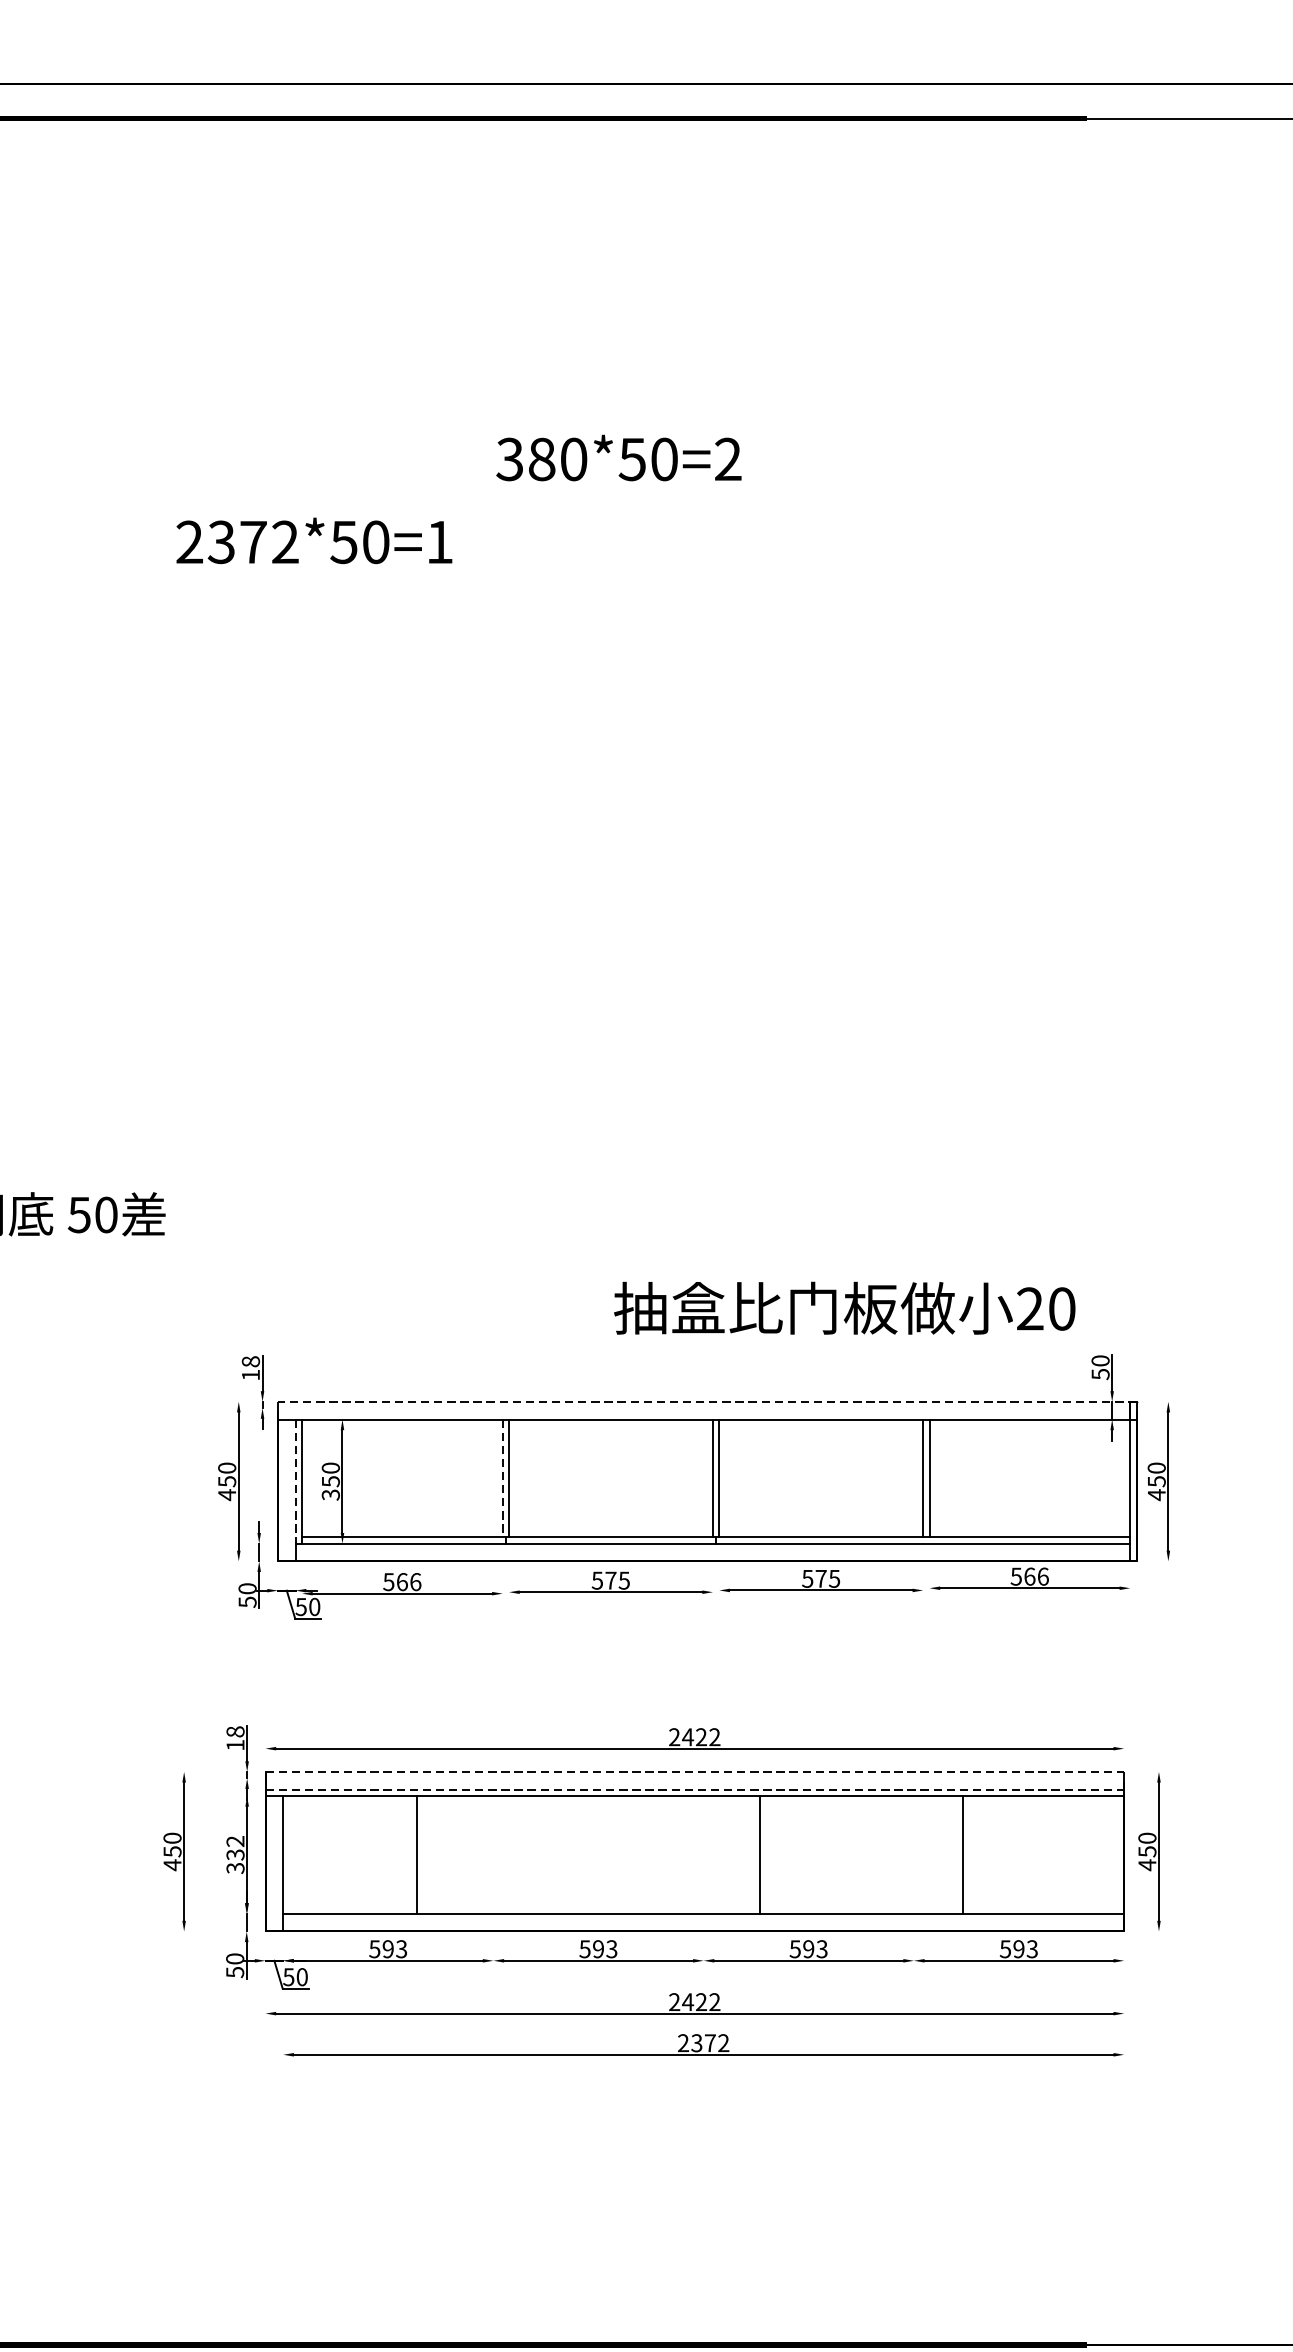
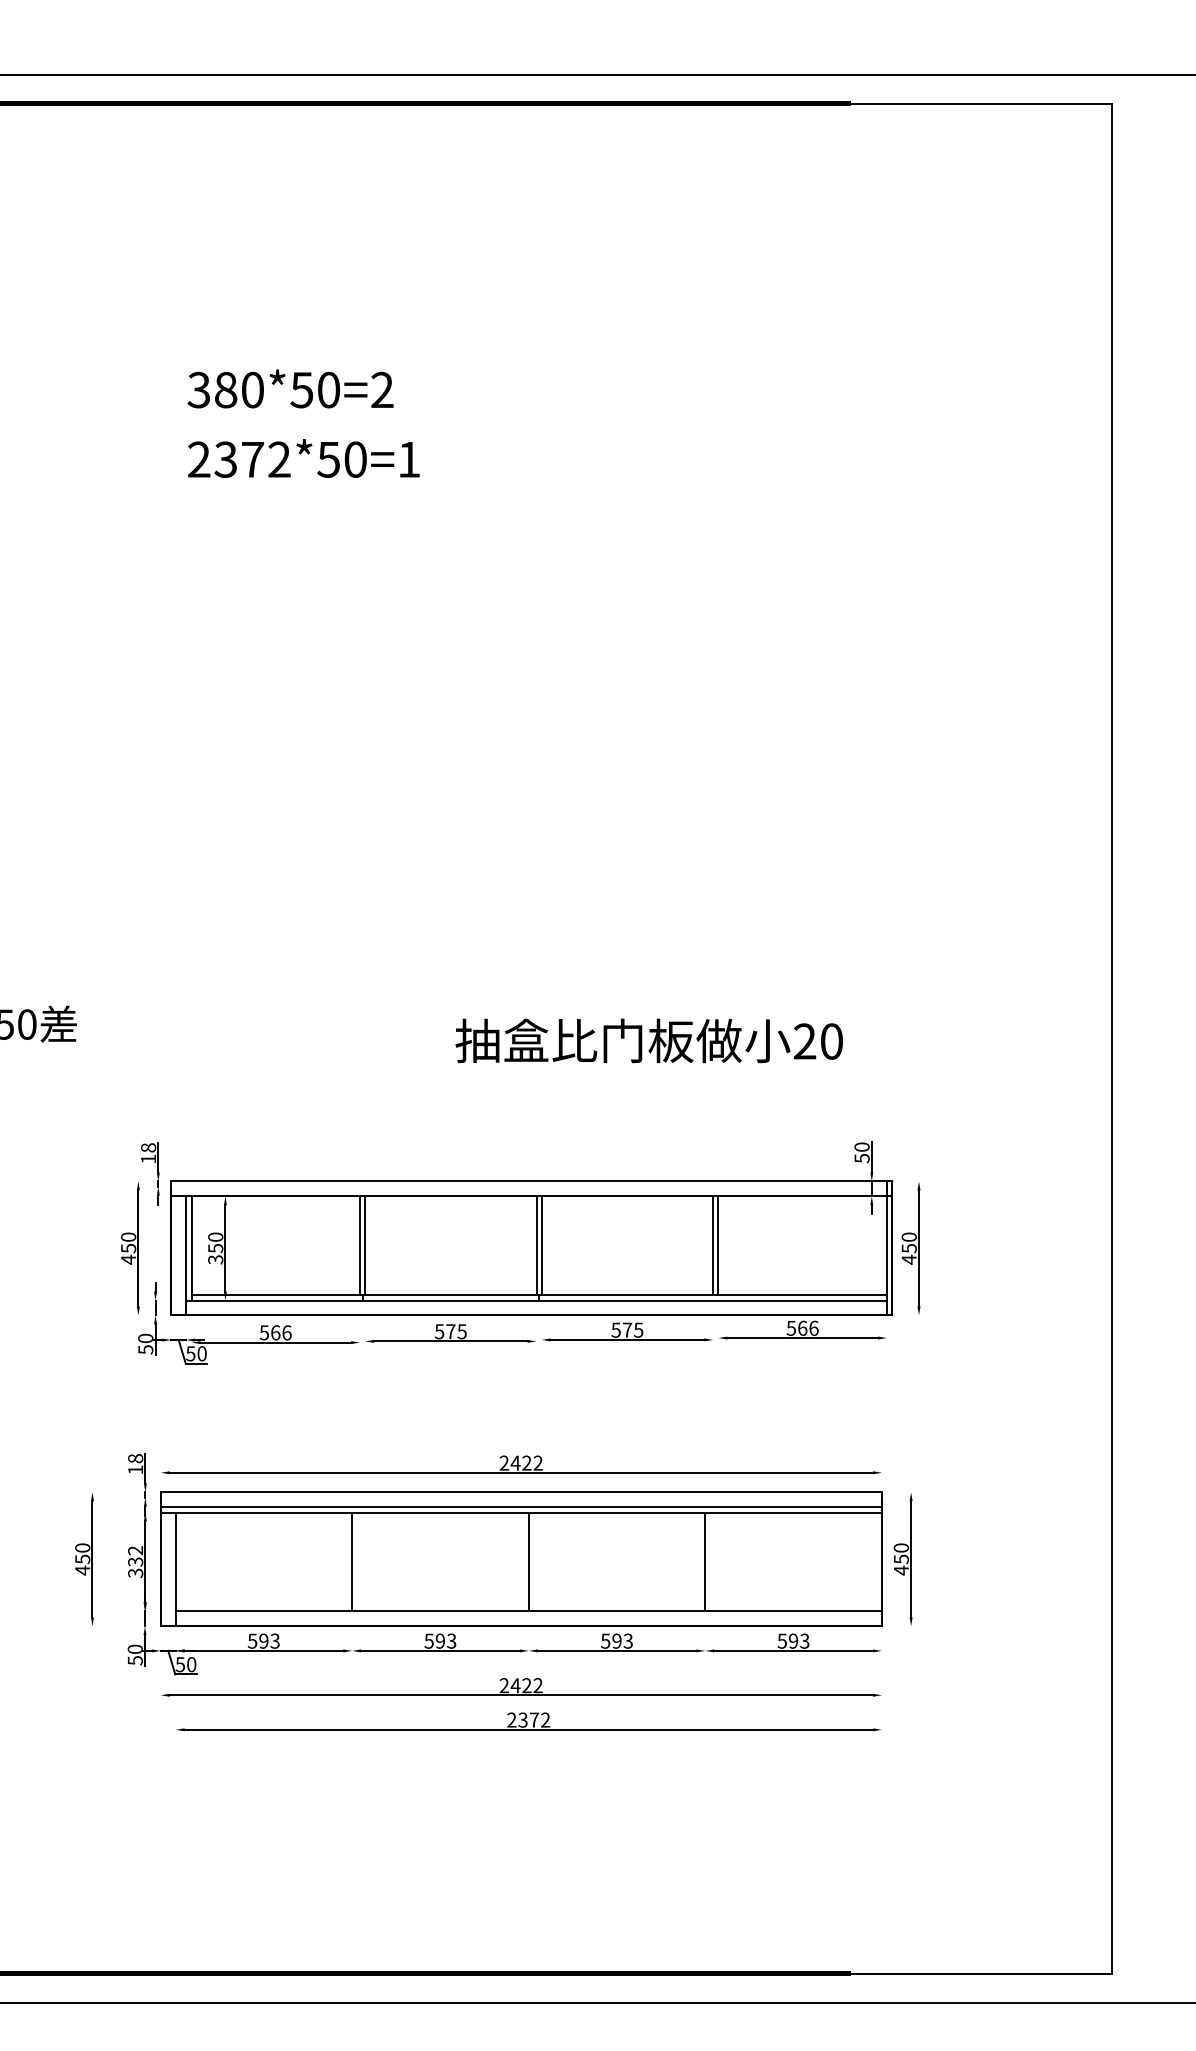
text: (618, 457) -> (290, 388), moved
text: (313, 540) -> (303, 458), moved
text: (843, 1307) -> (648, 1040), moved
line: (706, 1401) -> (531, 1181), dashed -> solid
line: (503, 1479) -> (360, 1246), dashed -> solid
line: (296, 1481) -> (186, 1248), dashed -> solid
line: (695, 1772) -> (521, 1492), dashed -> solid
line: (695, 1790) -> (521, 1507), dashed -> solid
line: (417, 1854) -> (352, 1561), moved
line: (759, 1854) -> (528, 1561), moved
line: (962, 1854) -> (705, 1561), moved

